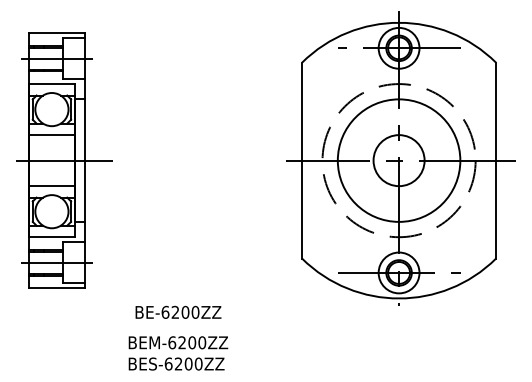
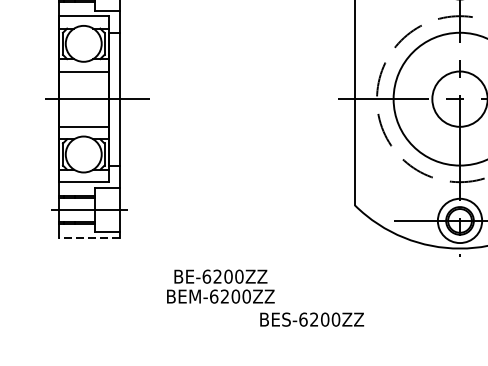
line: (56, 288) -> (88, 237), solid -> dashed
text: (178, 311) -> (220, 275), moved
text: (176, 363) -> (311, 319), moved

